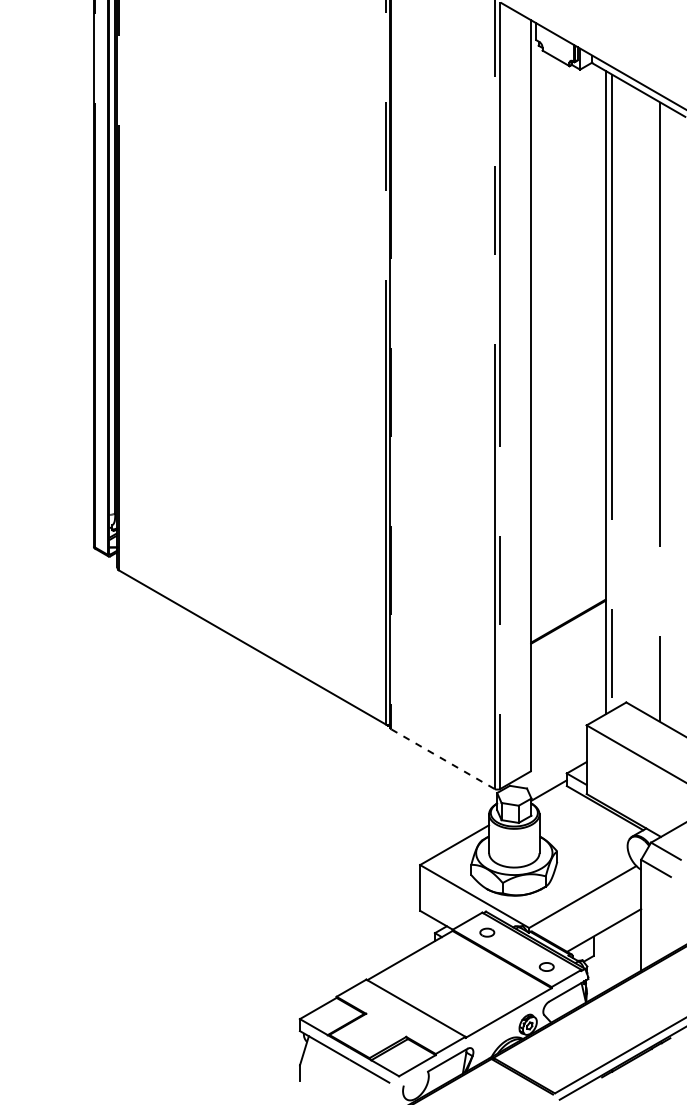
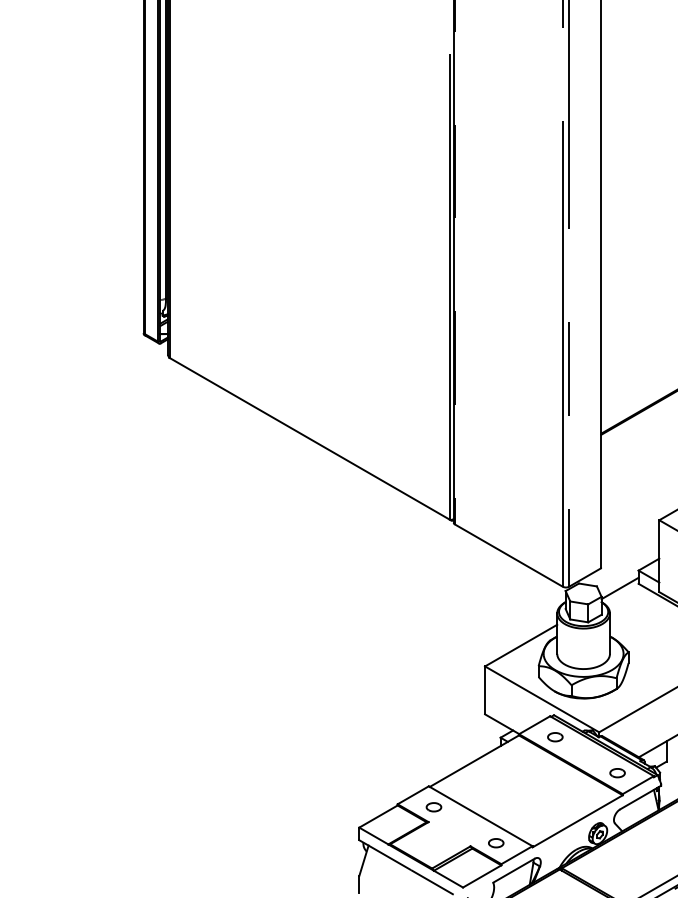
line: (442, 759) -> (508, 555), dashed -> solid
part: (371, 999) -> (434, 807), added
part: (430, 1033) -> (495, 842), added

